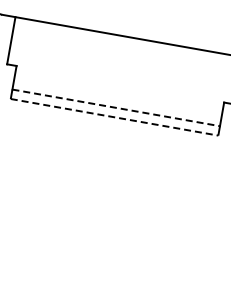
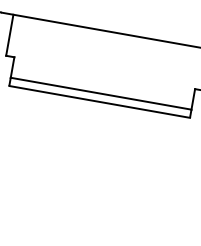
line: (116, 107) -> (101, 93), dashed -> solid
line: (115, 117) -> (100, 102), dashed -> solid

